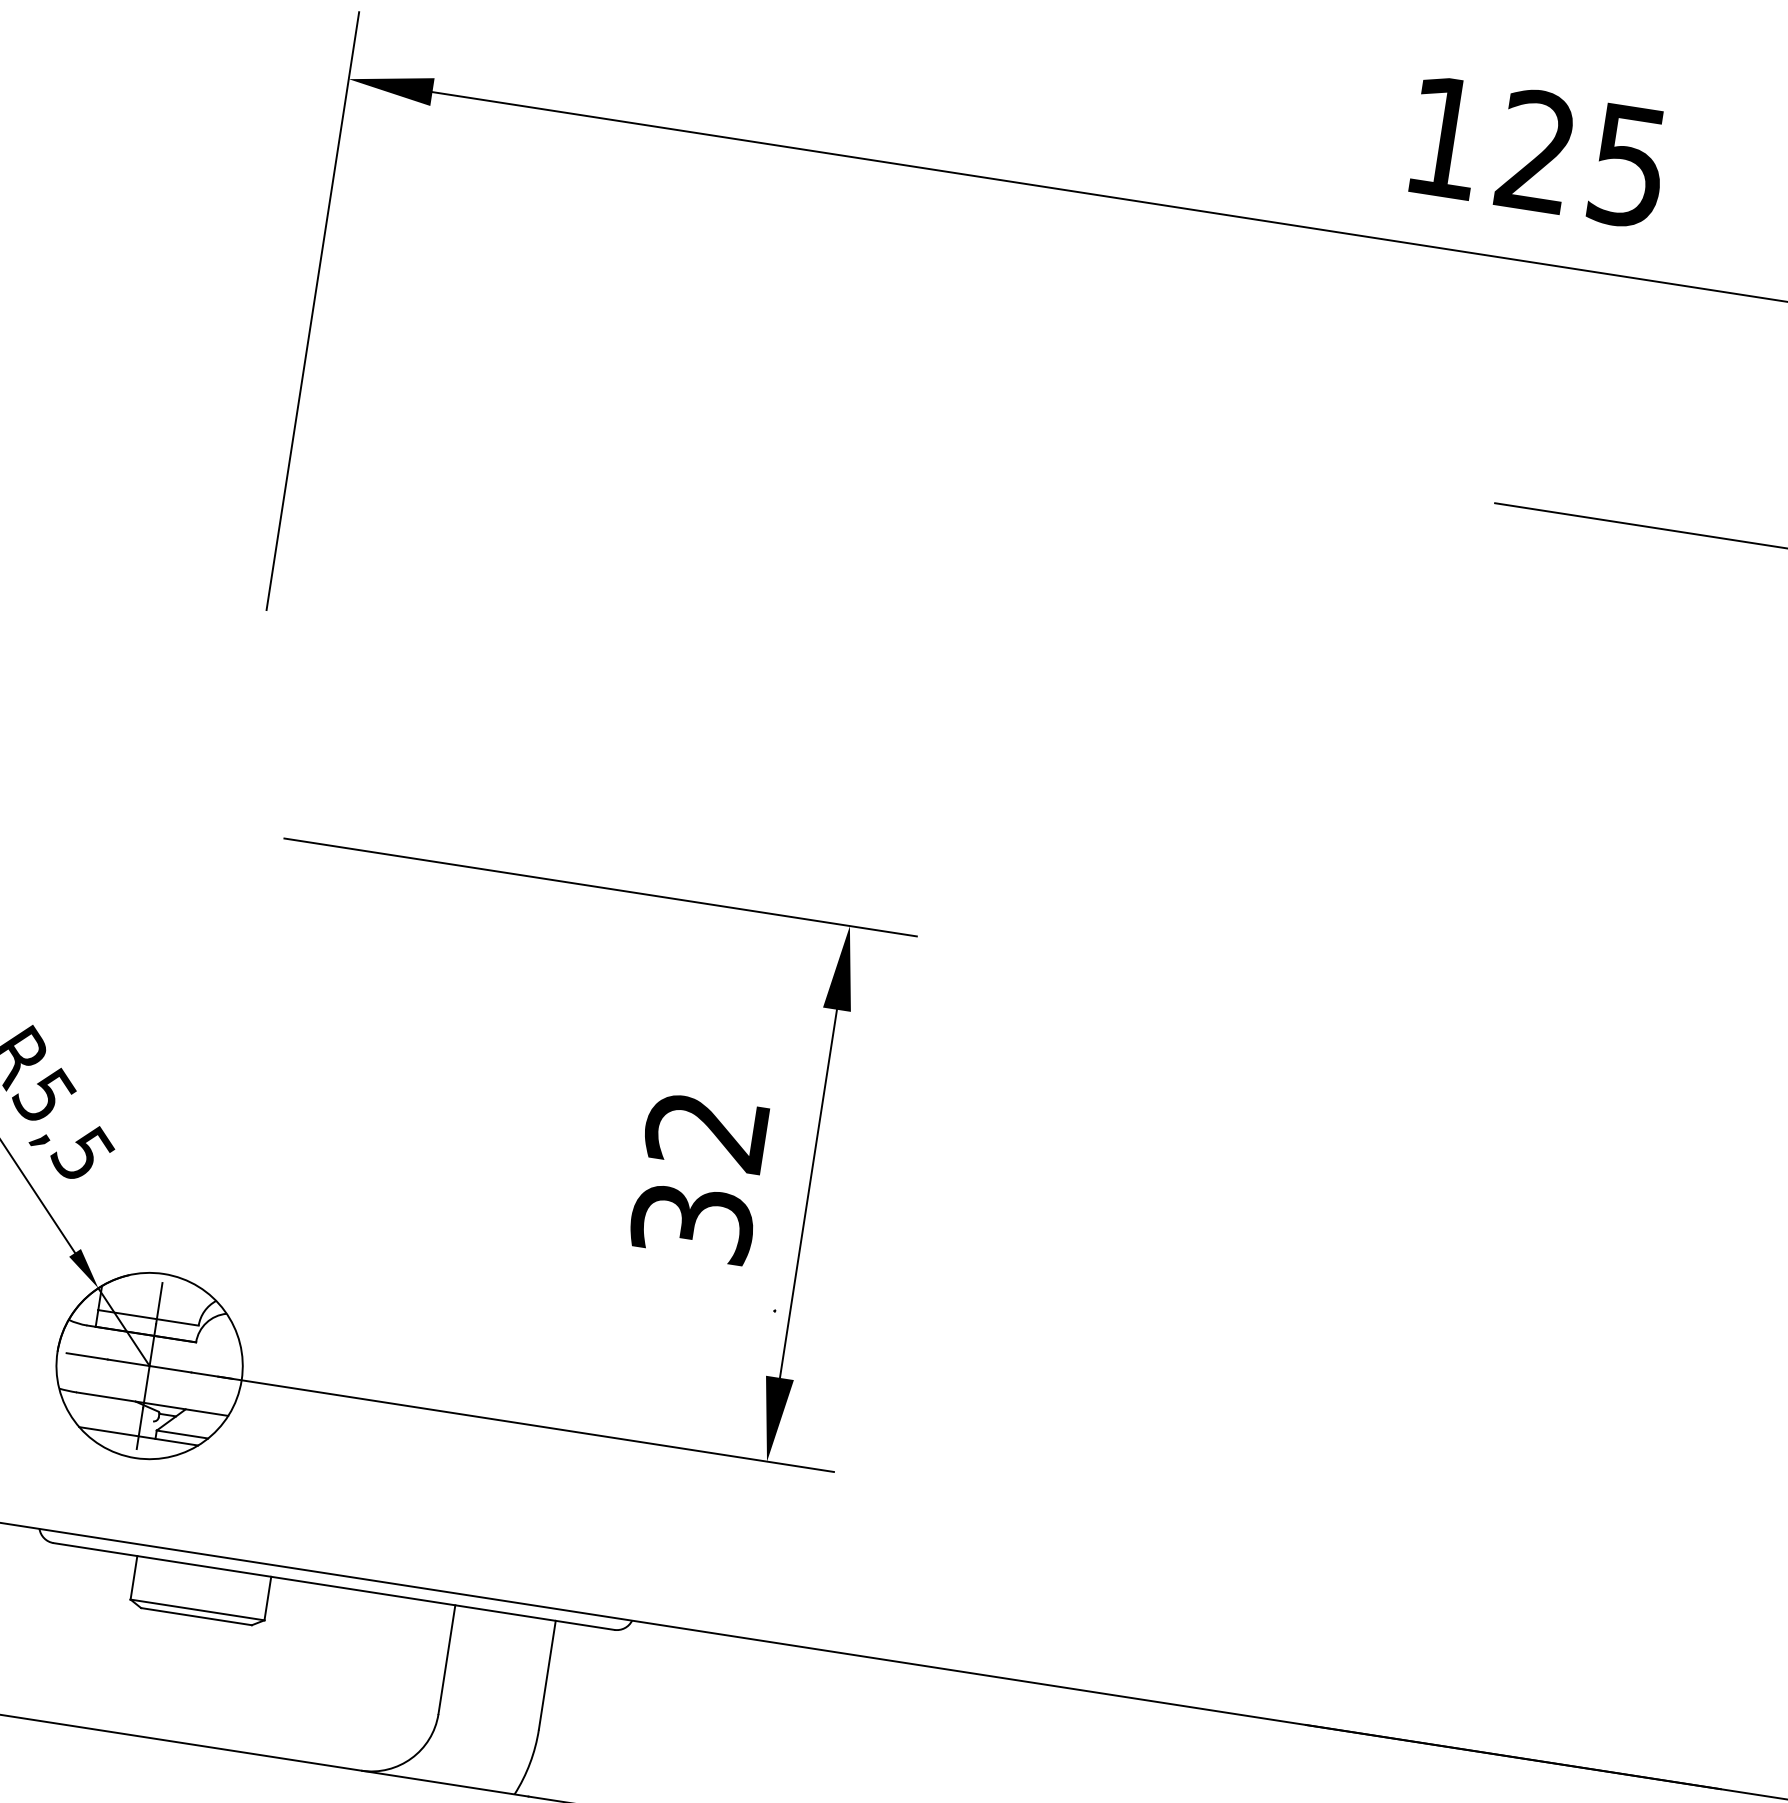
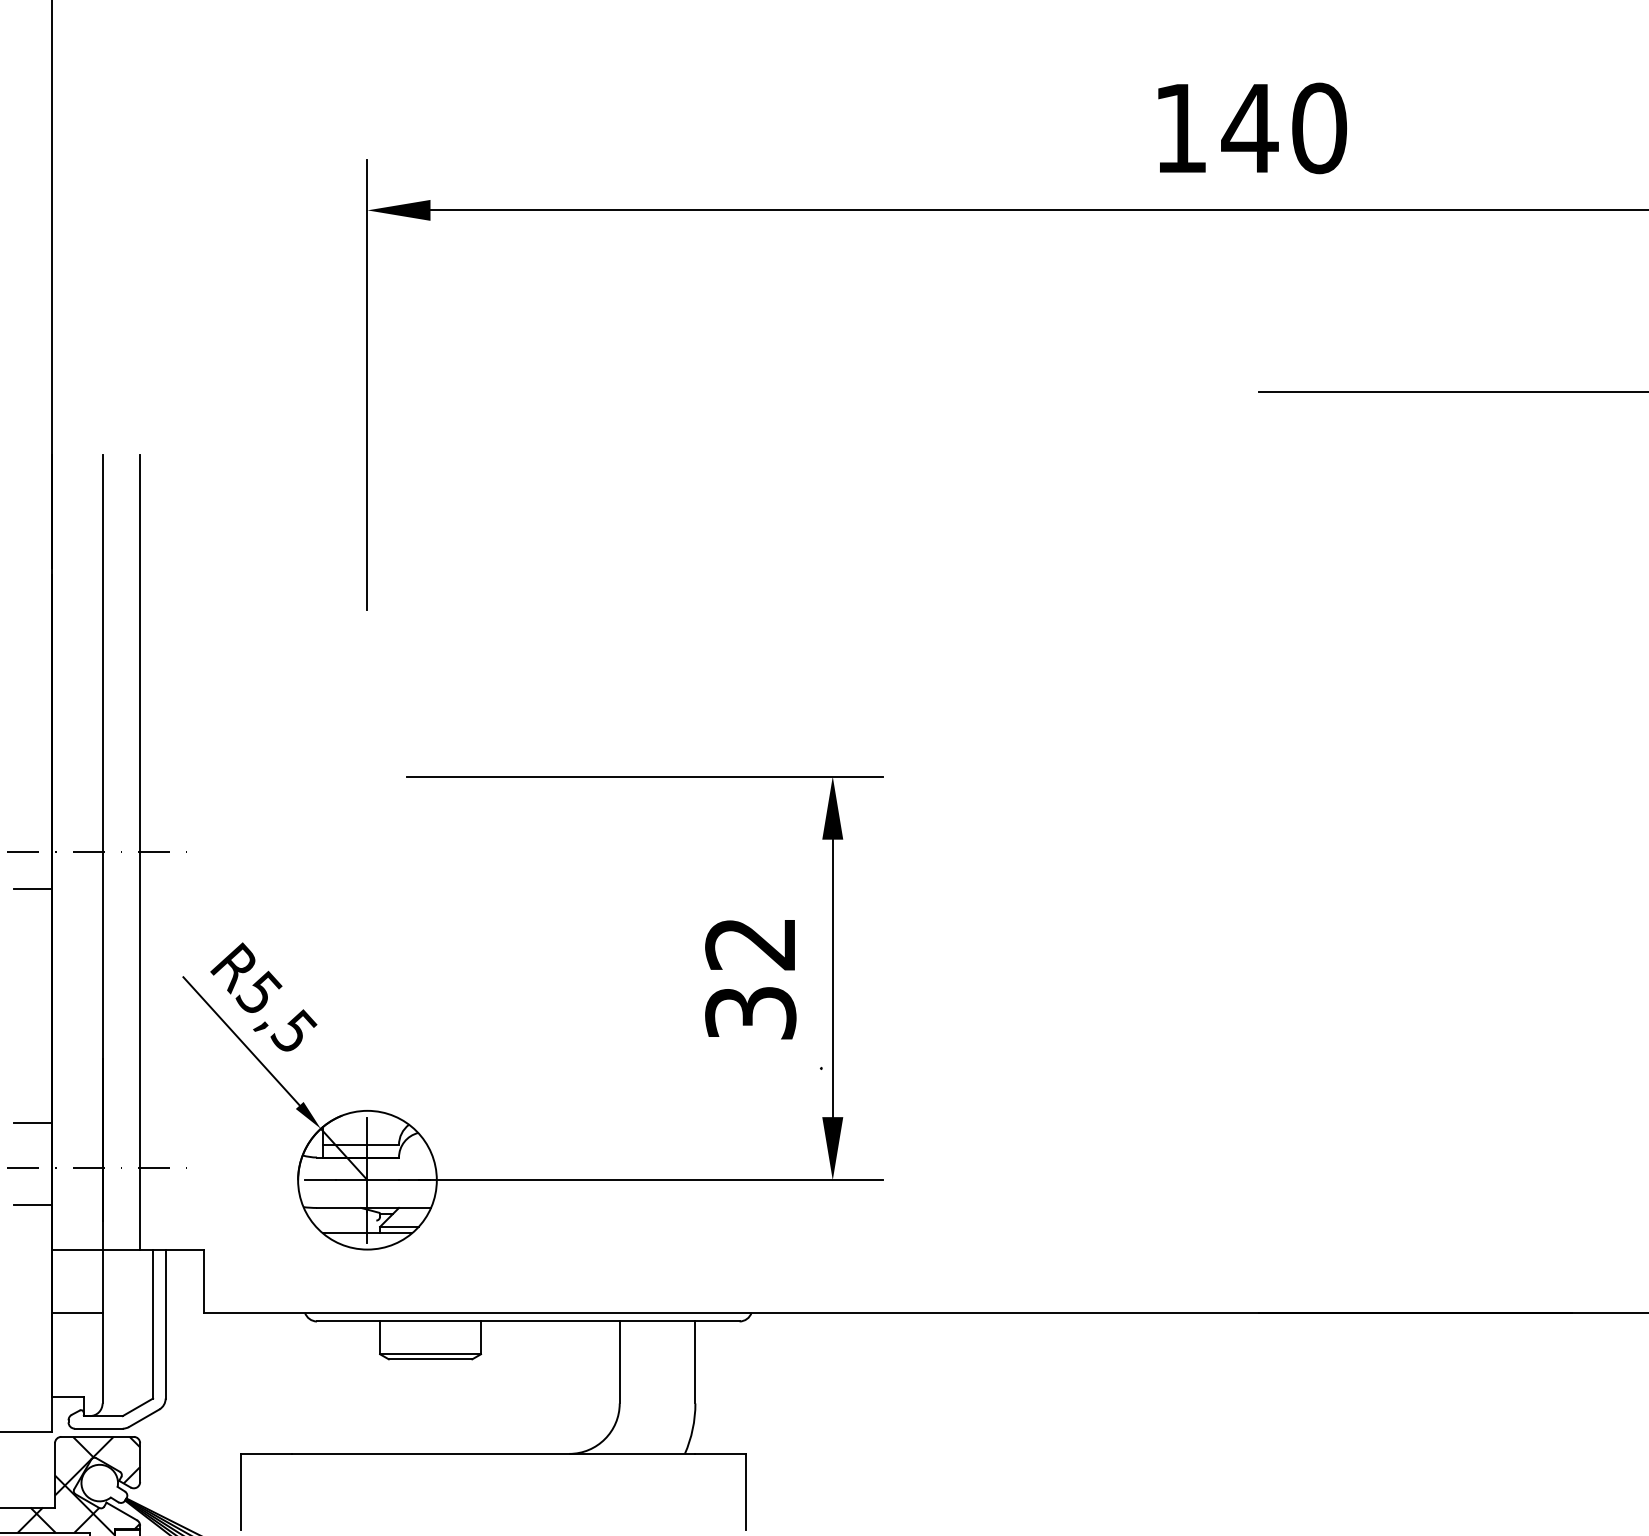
text: (1582, 158) -> (1284, 128), 125 -> 140

